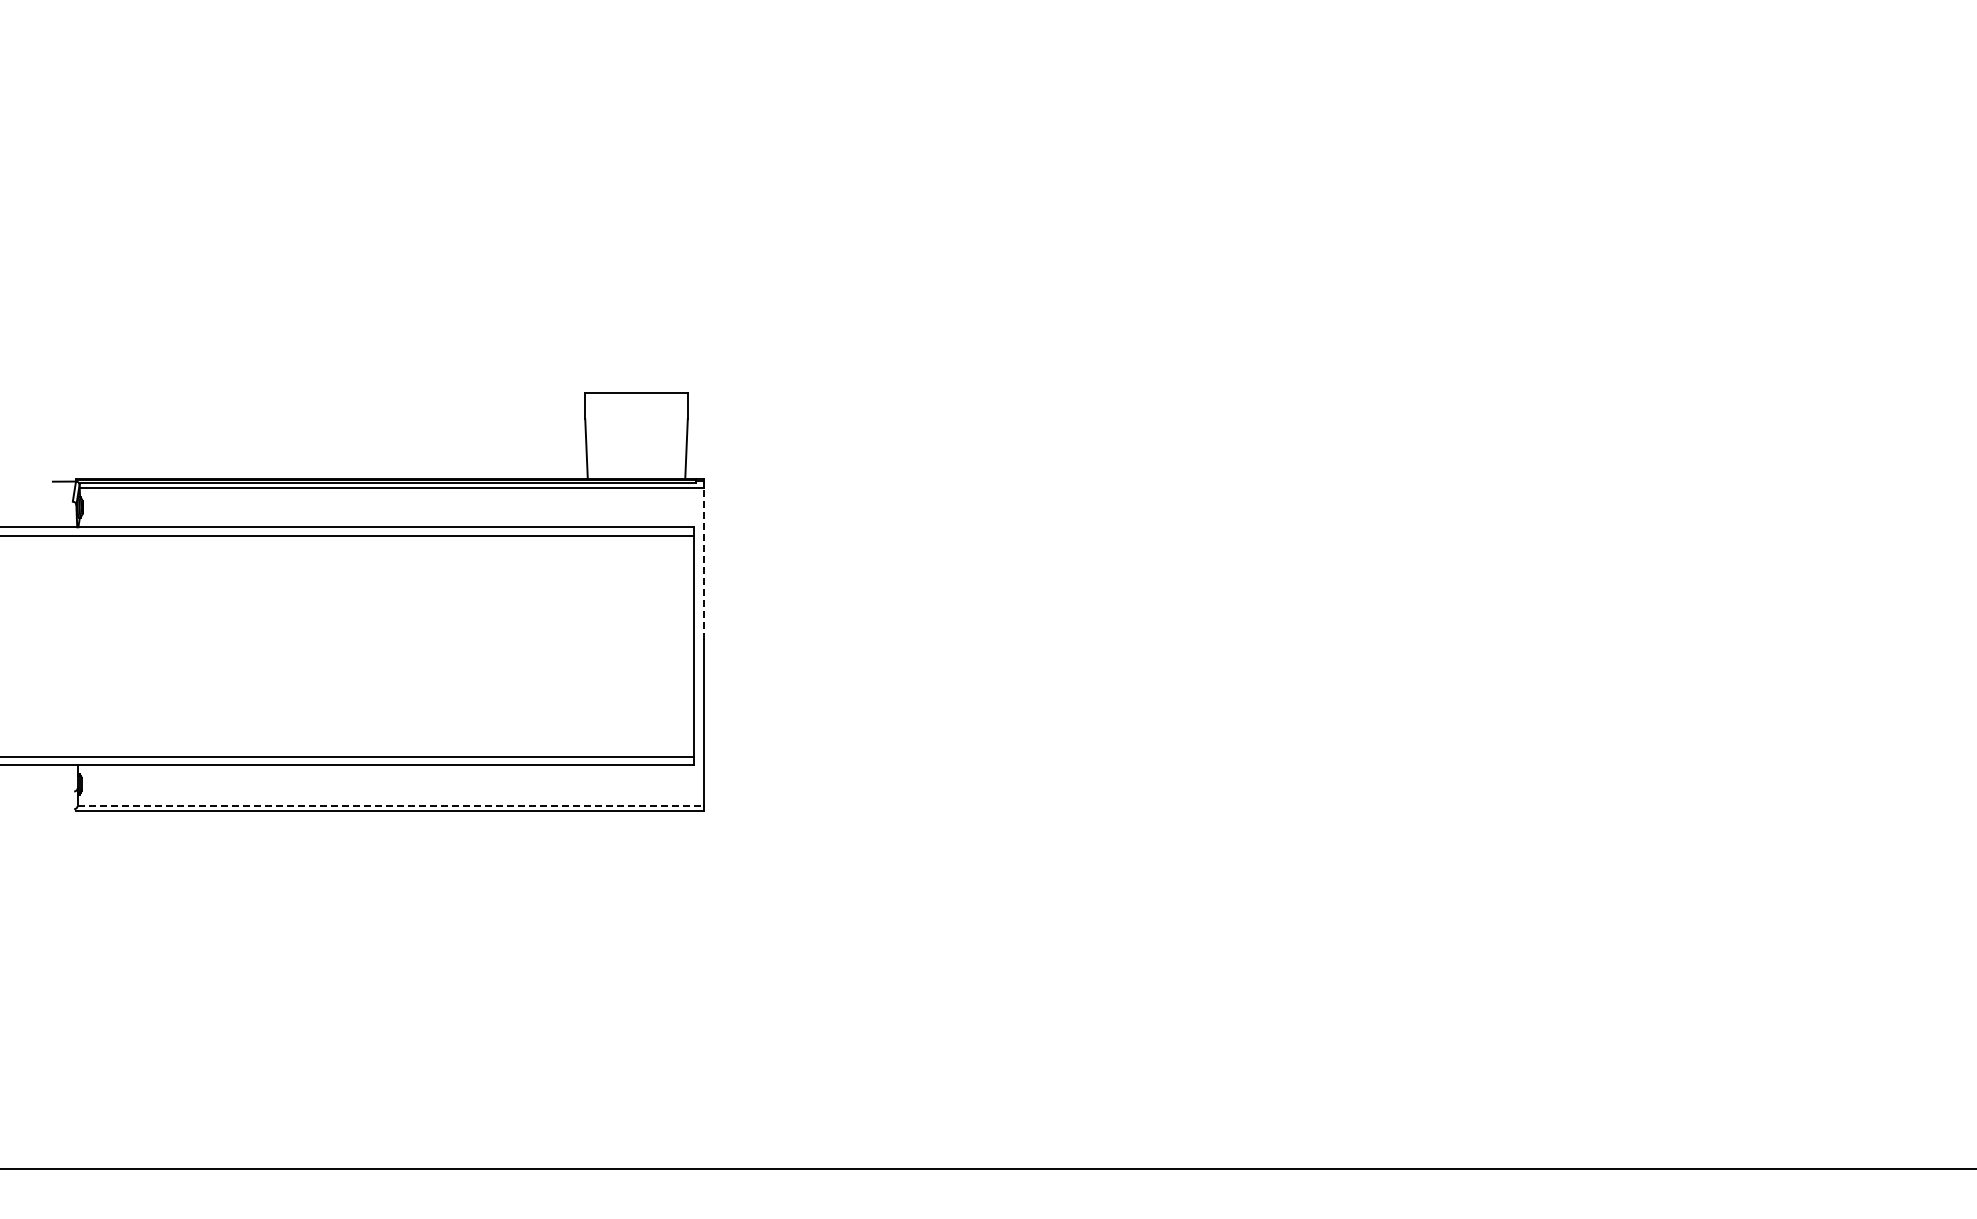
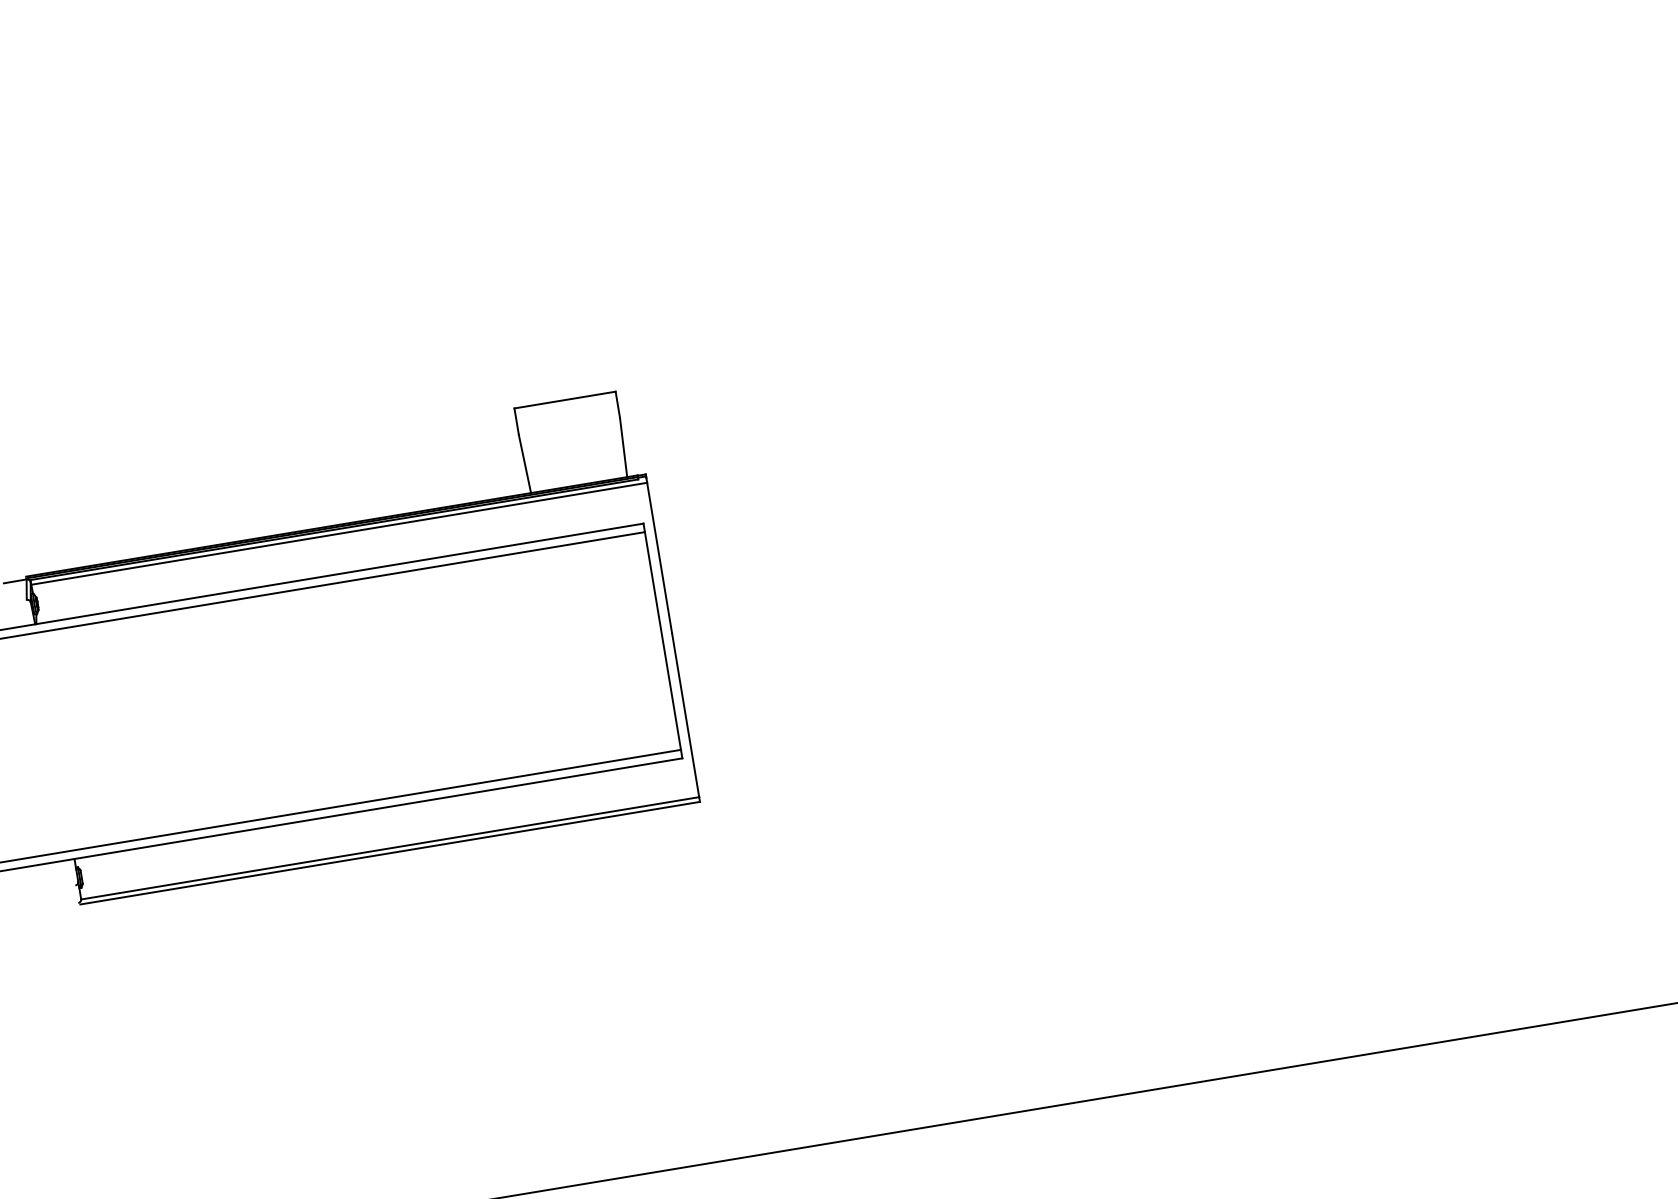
line: (704, 563) -> (660, 557), dashed -> solid
line: (391, 806) -> (390, 848), dashed -> solid

